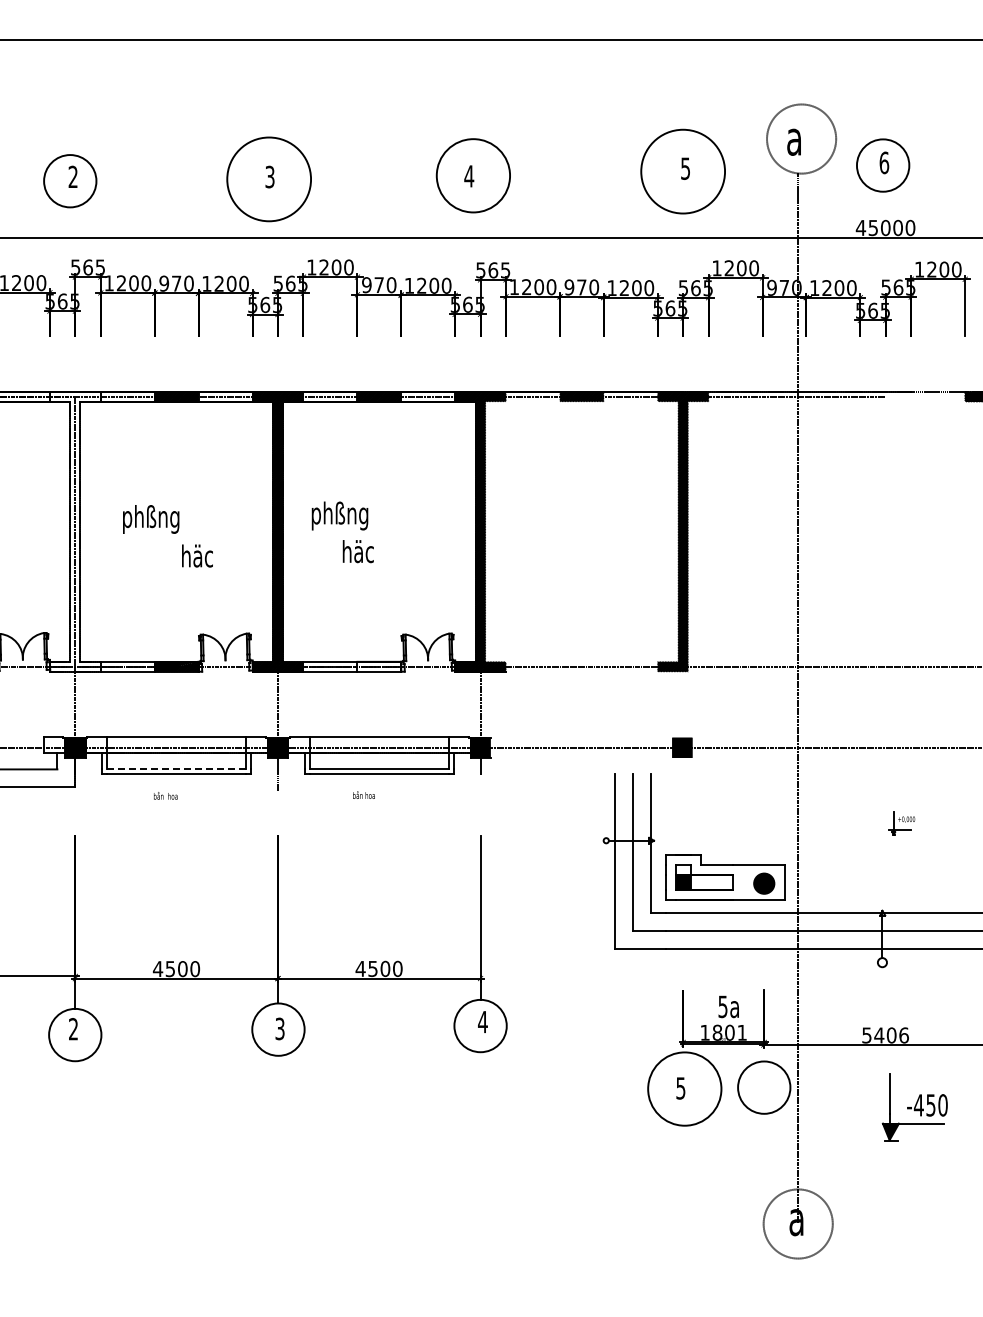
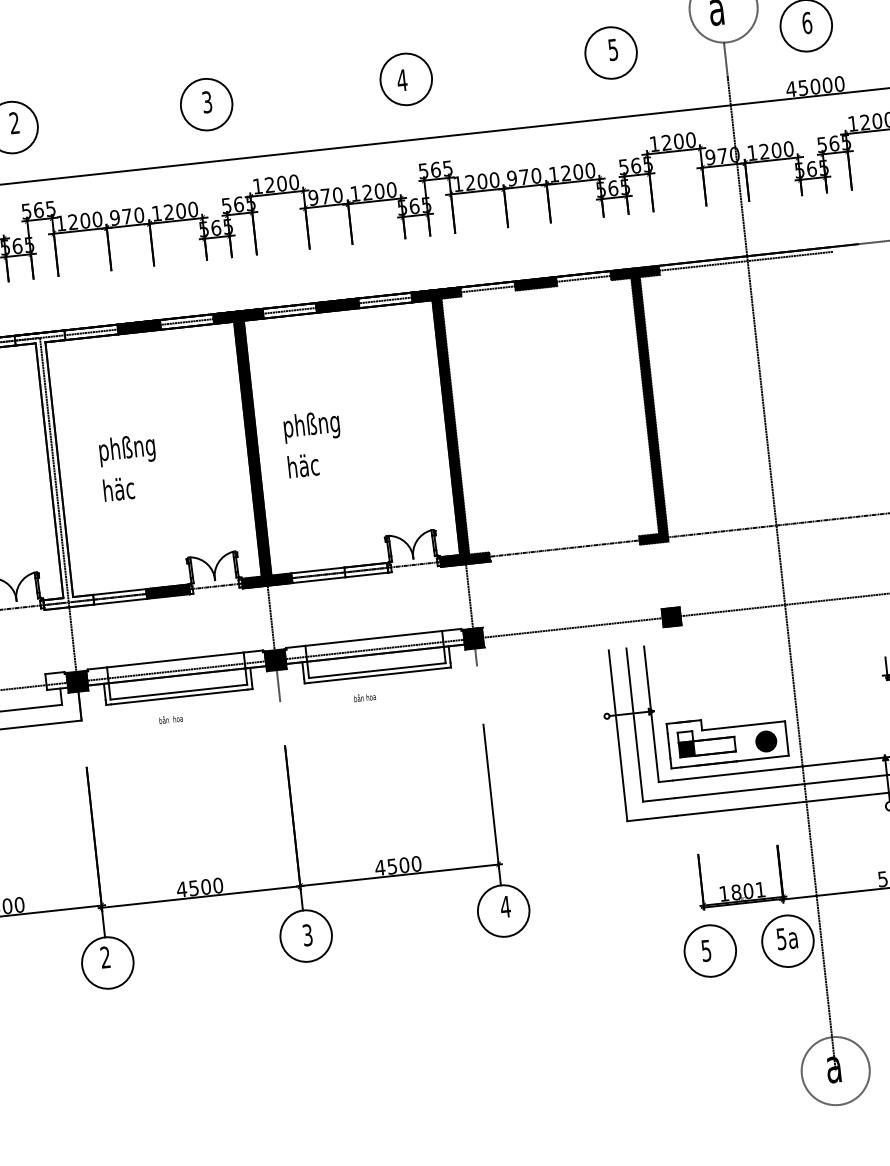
circle: (682, 171) -> (610, 52), size x0.62
circle: (473, 175) -> (406, 79), size x0.71
circle: (268, 179) -> (206, 104), size x0.62
text: (357, 551) -> (302, 465), moved
text: (197, 555) -> (118, 488), moved
line: (176, 769) -> (178, 692), dashed -> solid
text: (728, 1006) -> (786, 938), moved
circle: (684, 1088) -> (709, 950), size x0.71

